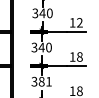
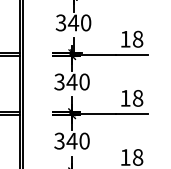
text: (79, 22) -> (137, 38), 12 -> 18
text: (44, 81) -> (76, 140), 381 -> 340

